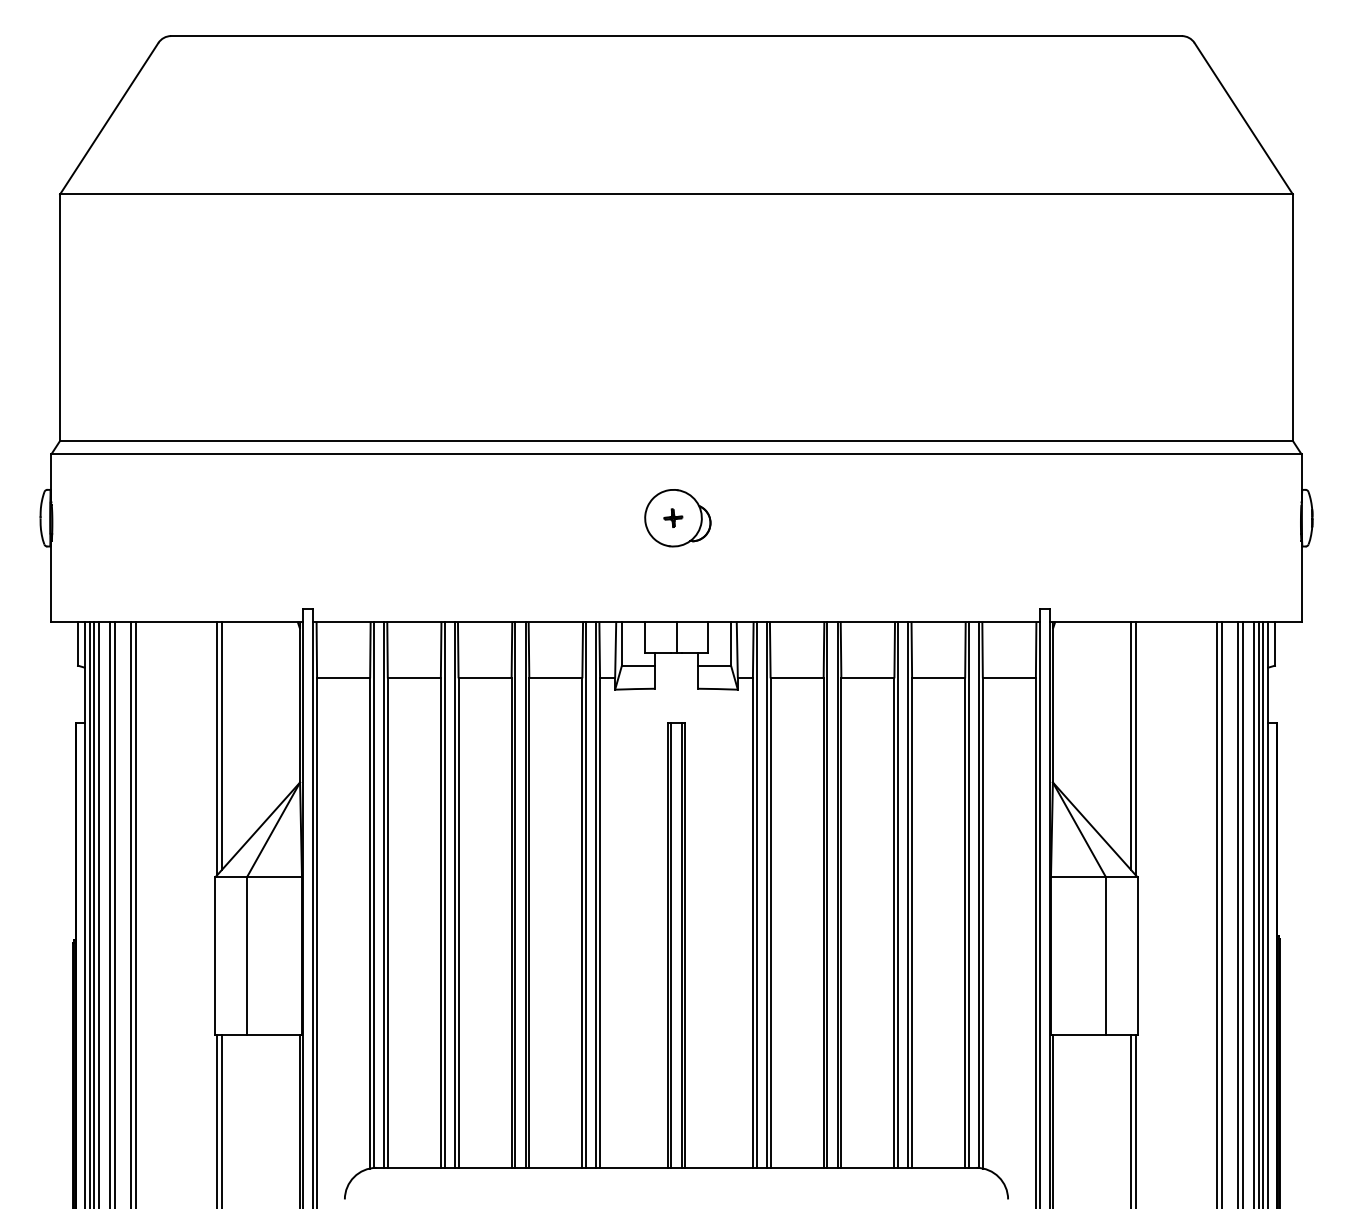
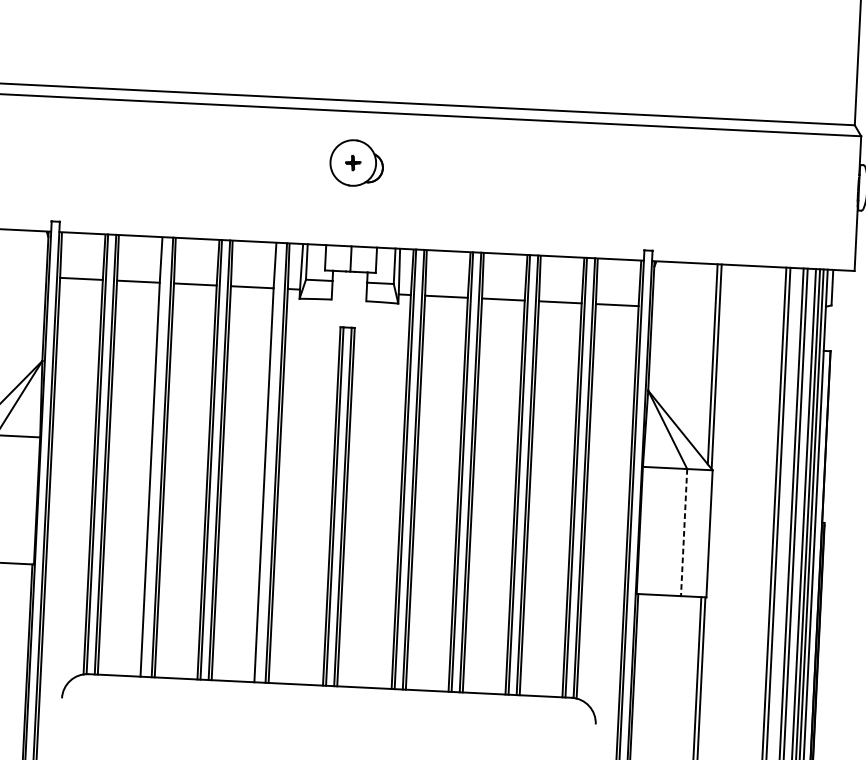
line: (444, 894) -> (154, 456), removed
line: (586, 894) -> (268, 462), removed
line: (1106, 956) -> (684, 532), solid -> dashed

